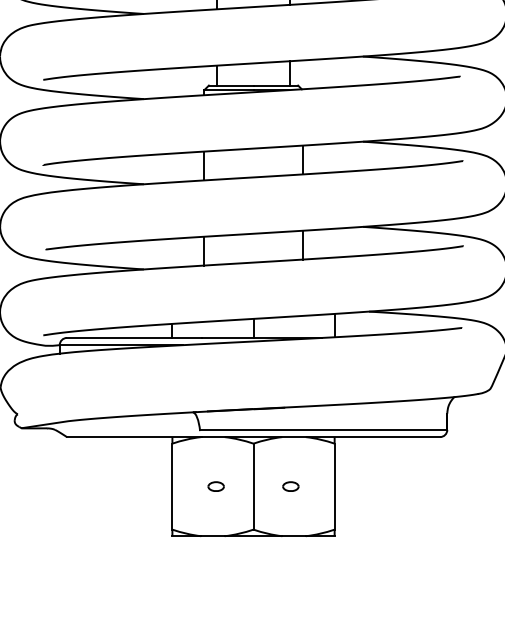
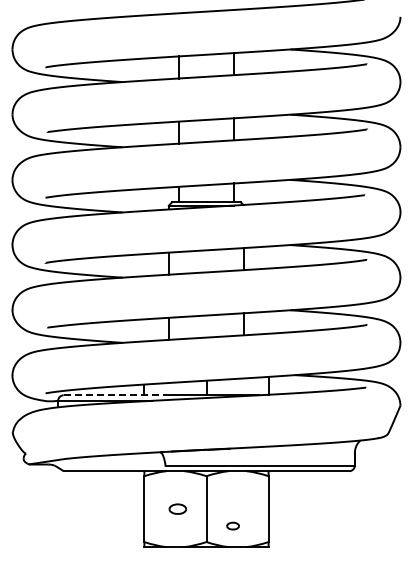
line: (134, 338) -> (115, 395), solid -> dashed
part: (215, 485) -> (177, 508), size x1.4
part: (290, 485) -> (232, 525), moved

